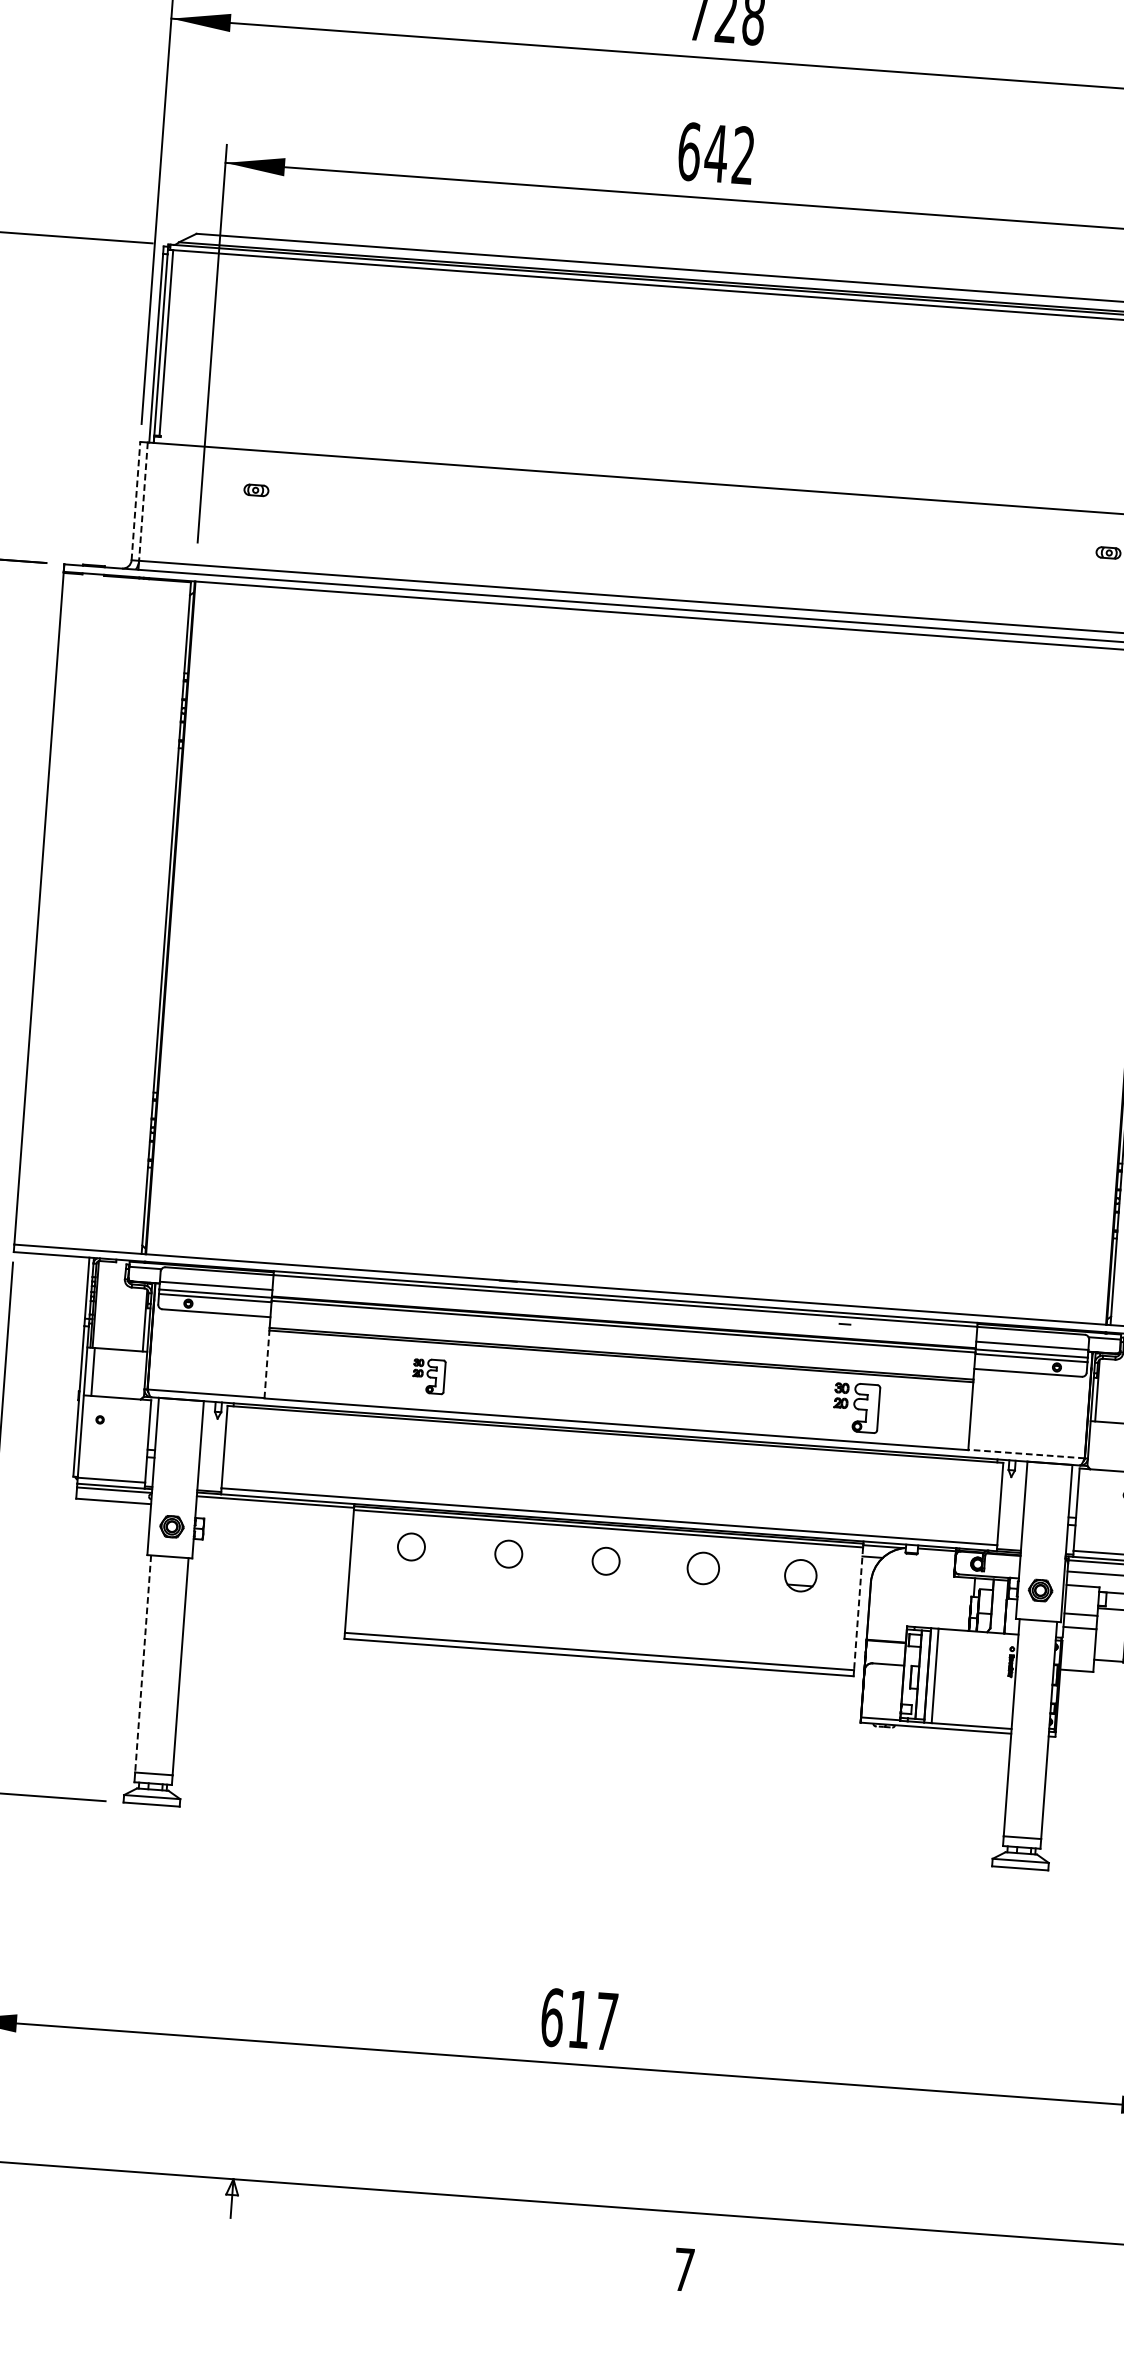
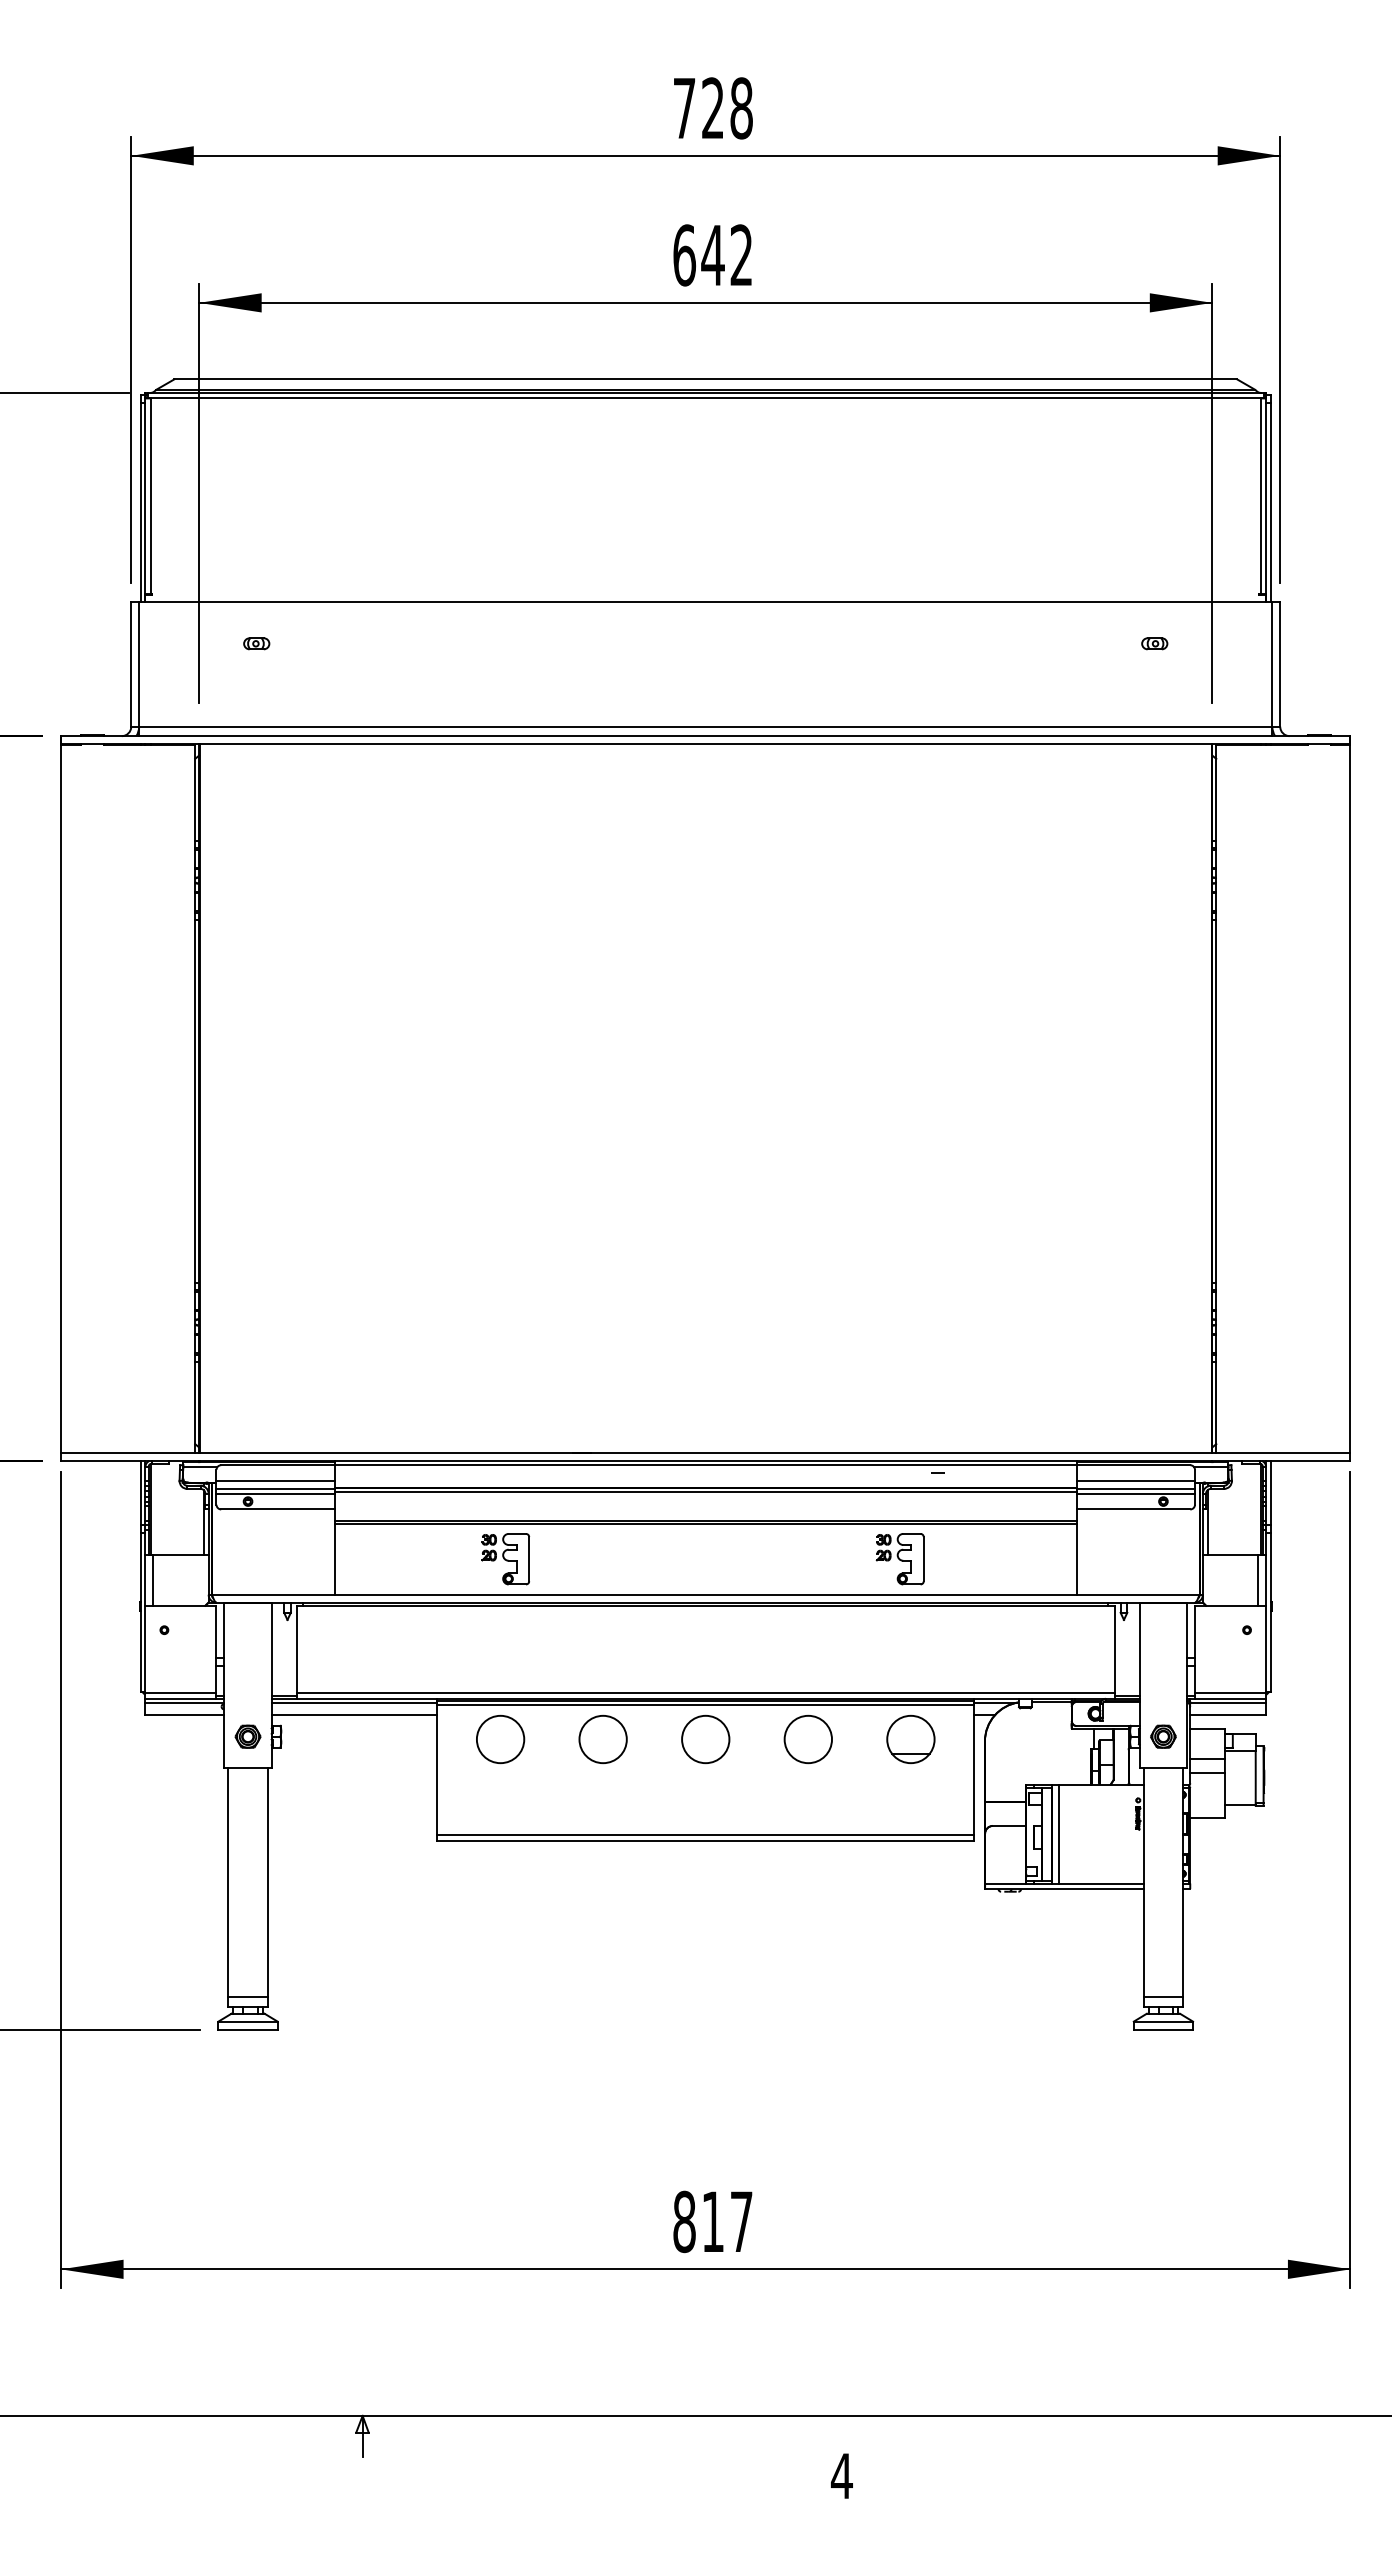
line: (136, 500) -> (131, 663), dashed -> solid
line: (143, 501) -> (139, 664), dashed -> solid
line: (267, 1364) -> (335, 1559), dashed -> solid
part: (428, 1376) -> (505, 1559), size x1.43
part: (855, 1407) -> (899, 1559), moved
line: (1025, 1453) -> (1137, 1594), dashed -> solid
line: (274, 1513) -> (354, 1714), added
circle: (411, 1547) -> (500, 1739), size x1.67
circle: (508, 1554) -> (602, 1739), size x1.67
circle: (605, 1561) -> (705, 1739), size x1.67
circle: (702, 1568) -> (807, 1739), size x1.43
part: (800, 1575) -> (910, 1739), size x1.43
line: (859, 1608) -> (974, 1769), dashed -> solid
line: (143, 1664) -> (228, 1883), dashed -> solid
text: (552, 2017) -> (684, 2221), 617 -> 817
text: (683, 2269) -> (841, 2475), 7 -> 4

